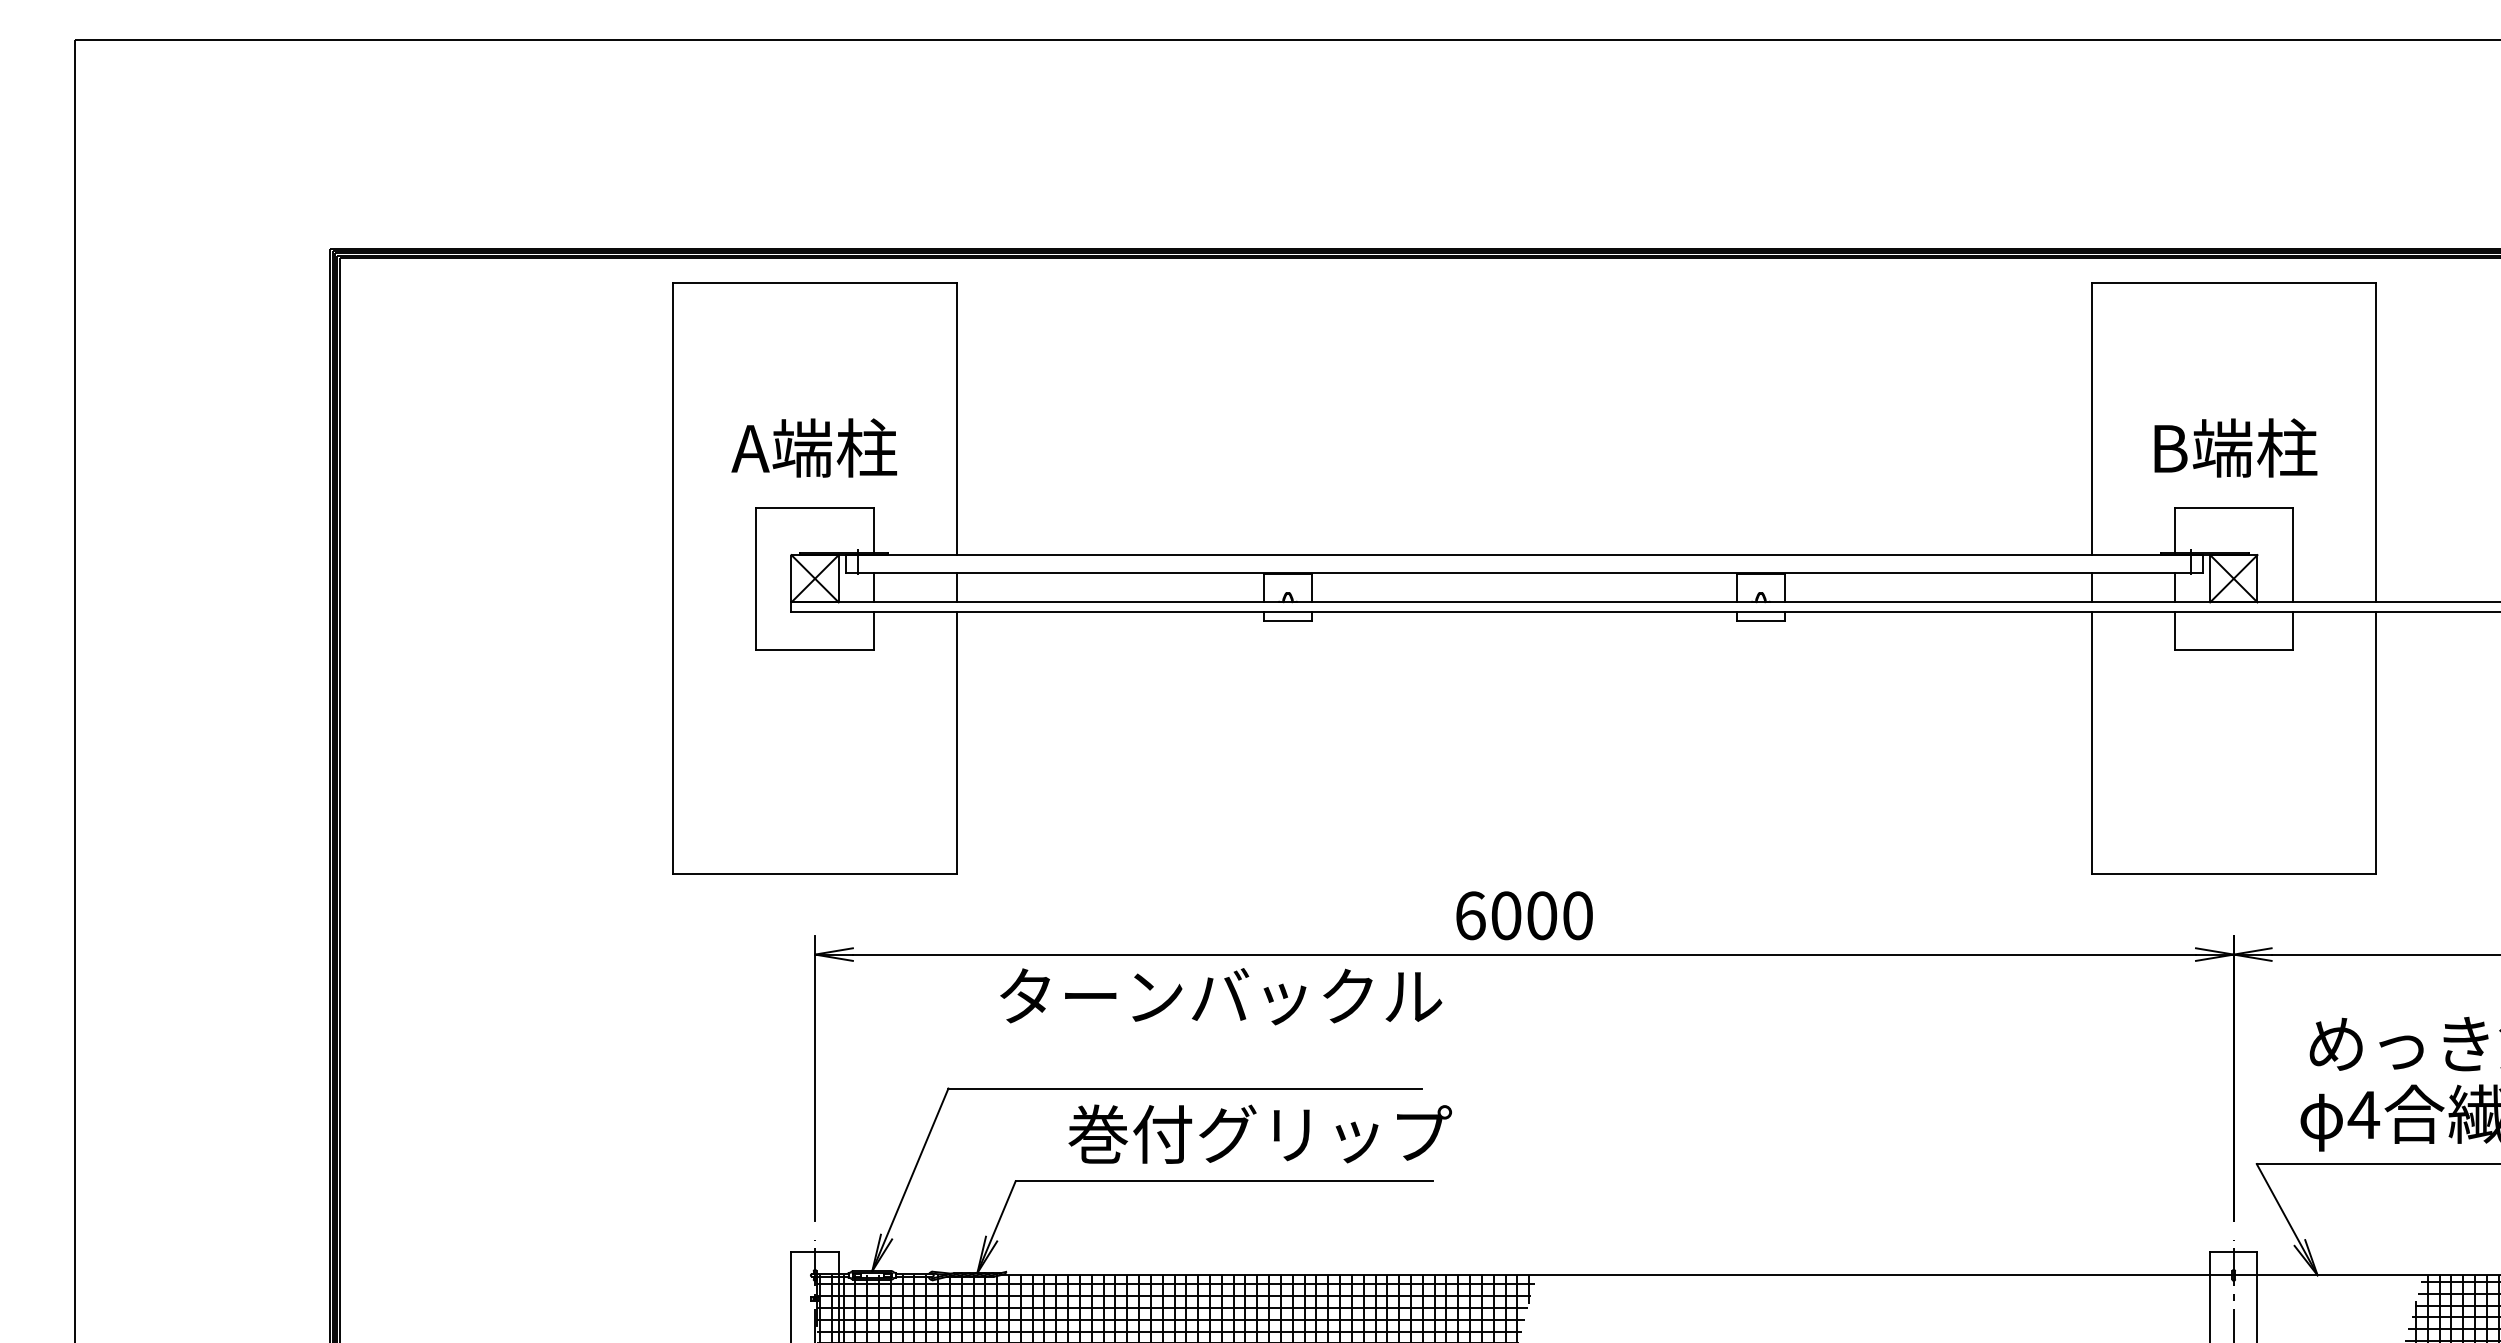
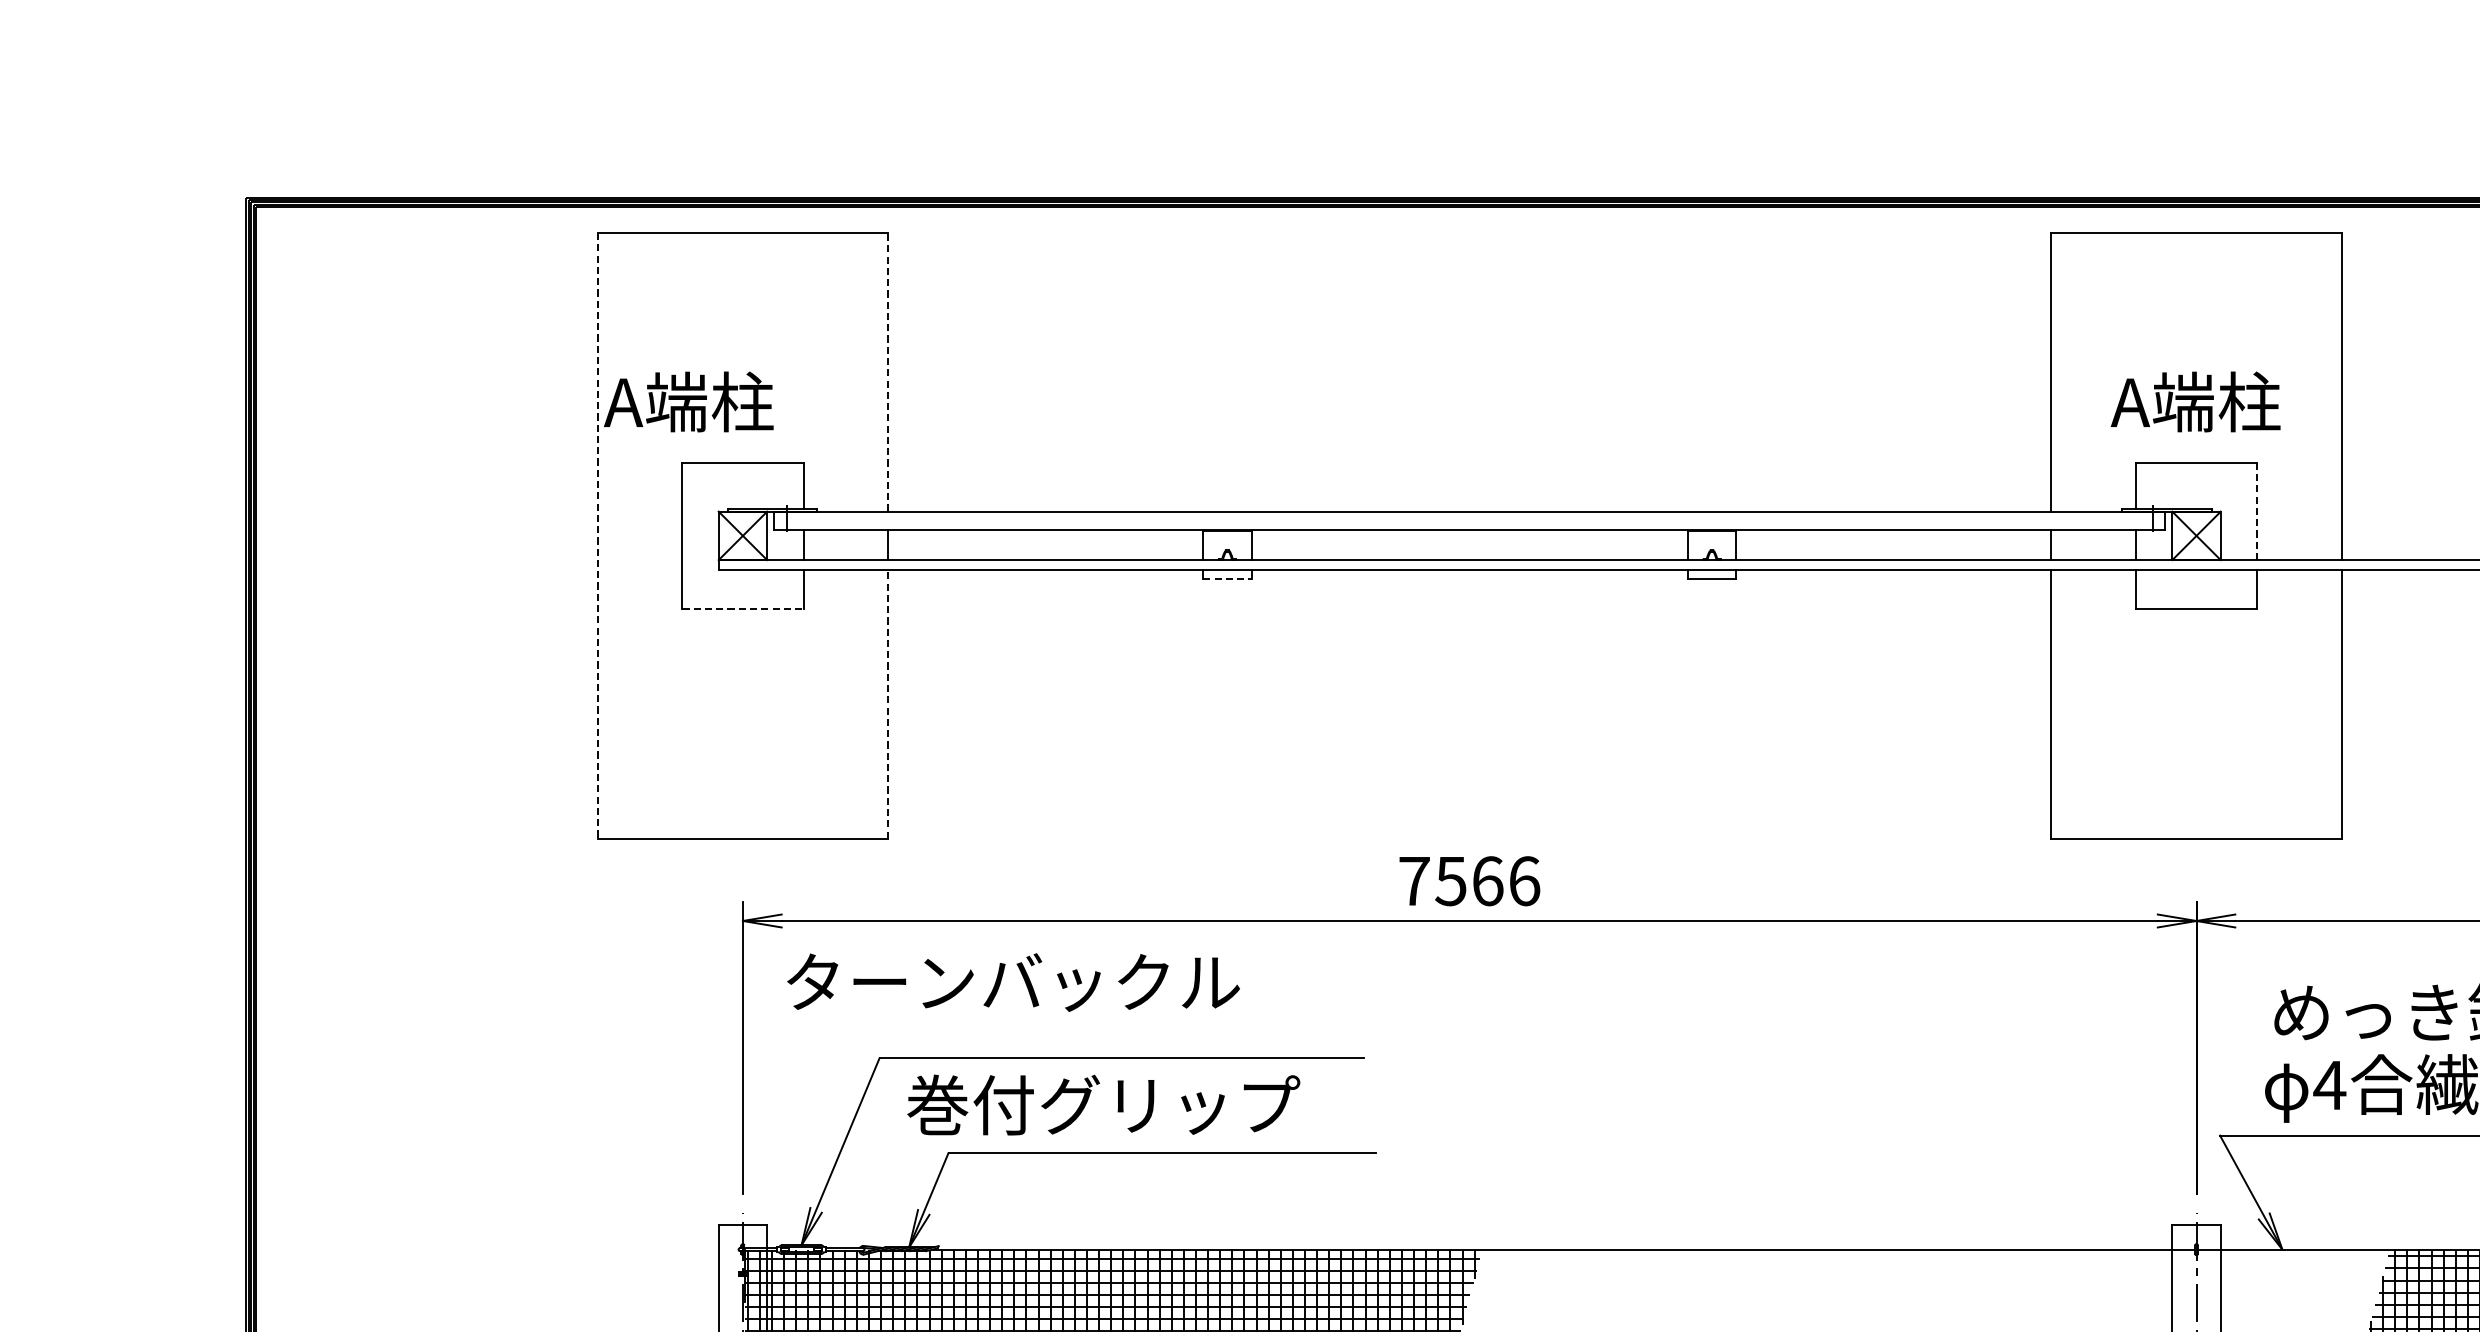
line: (956, 419) -> (887, 372), solid -> dashed
text: (813, 447) -> (688, 401), moved
text: (2233, 447) -> (2196, 401), B端柱 -> A端柱
line: (2292, 554) -> (2256, 511), solid -> dashed
line: (673, 578) -> (597, 535), solid -> dashed
line: (1288, 621) -> (1227, 579), solid -> dashed
line: (815, 649) -> (743, 608), solid -> dashed
line: (956, 742) -> (887, 703), solid -> dashed
text: (1524, 915) -> (1469, 880), 6000 -> 7566
text: (1221, 996) -> (1013, 982), moved
text: (1259, 1133) -> (1102, 1104), moved

